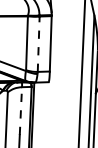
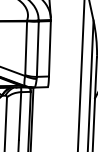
line: (38, 44) -> (37, 49), dashed -> solid
line: (21, 111) -> (20, 116), dashed -> solid

